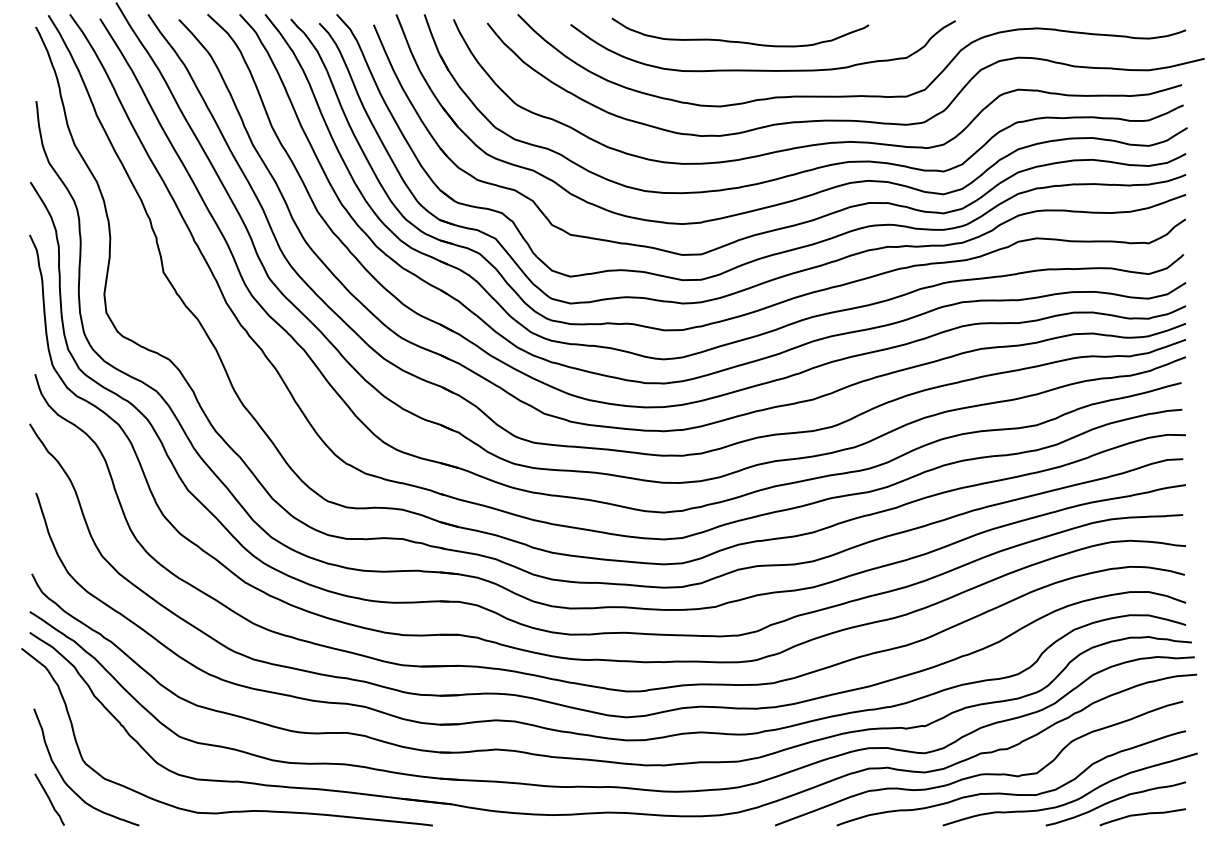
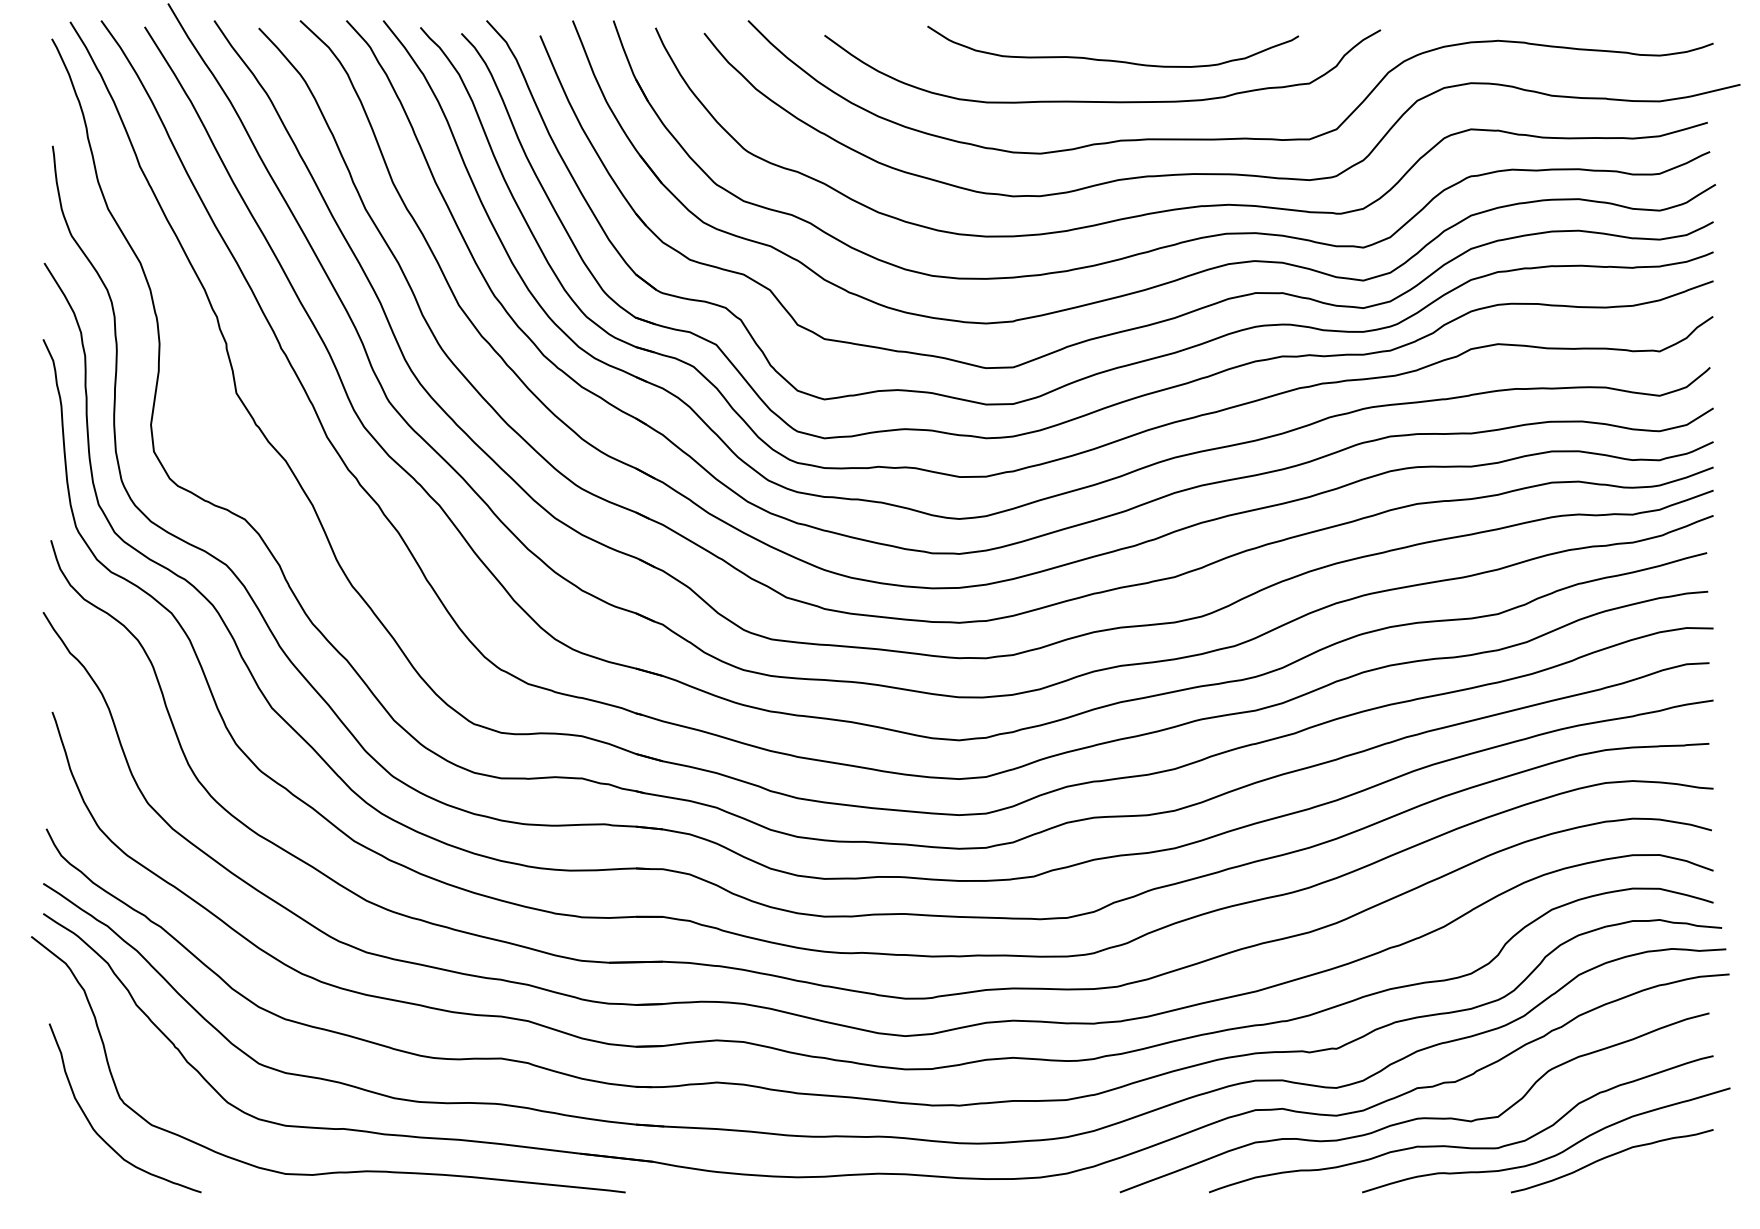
curve: (740, 41) -> (1113, 59), moved
line: (49, 799) -> (71, 1154), removed
curve: (1142, 815) -> (1650, 1177), removed

